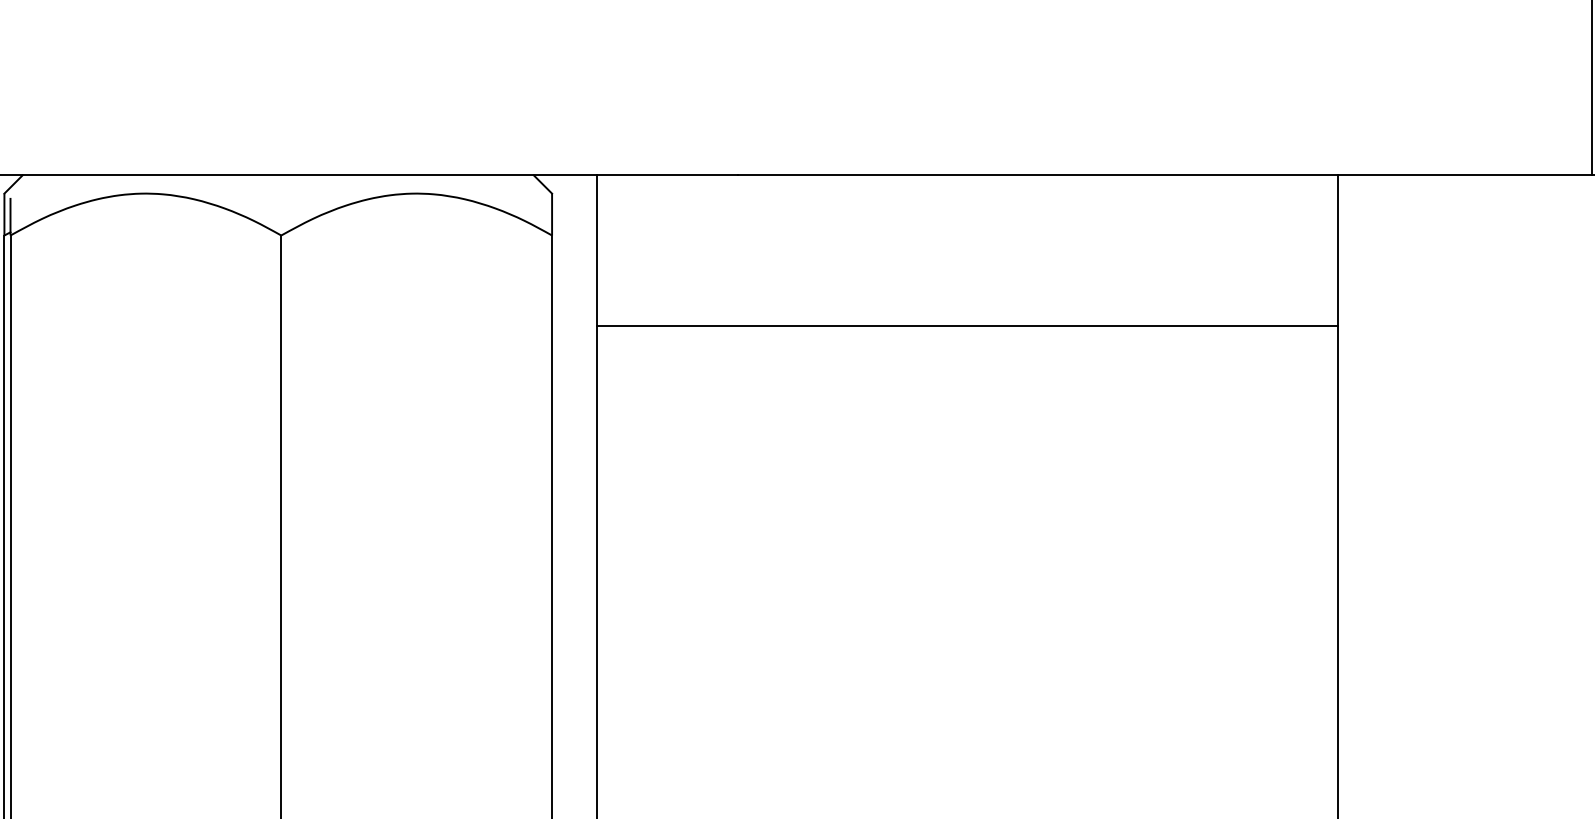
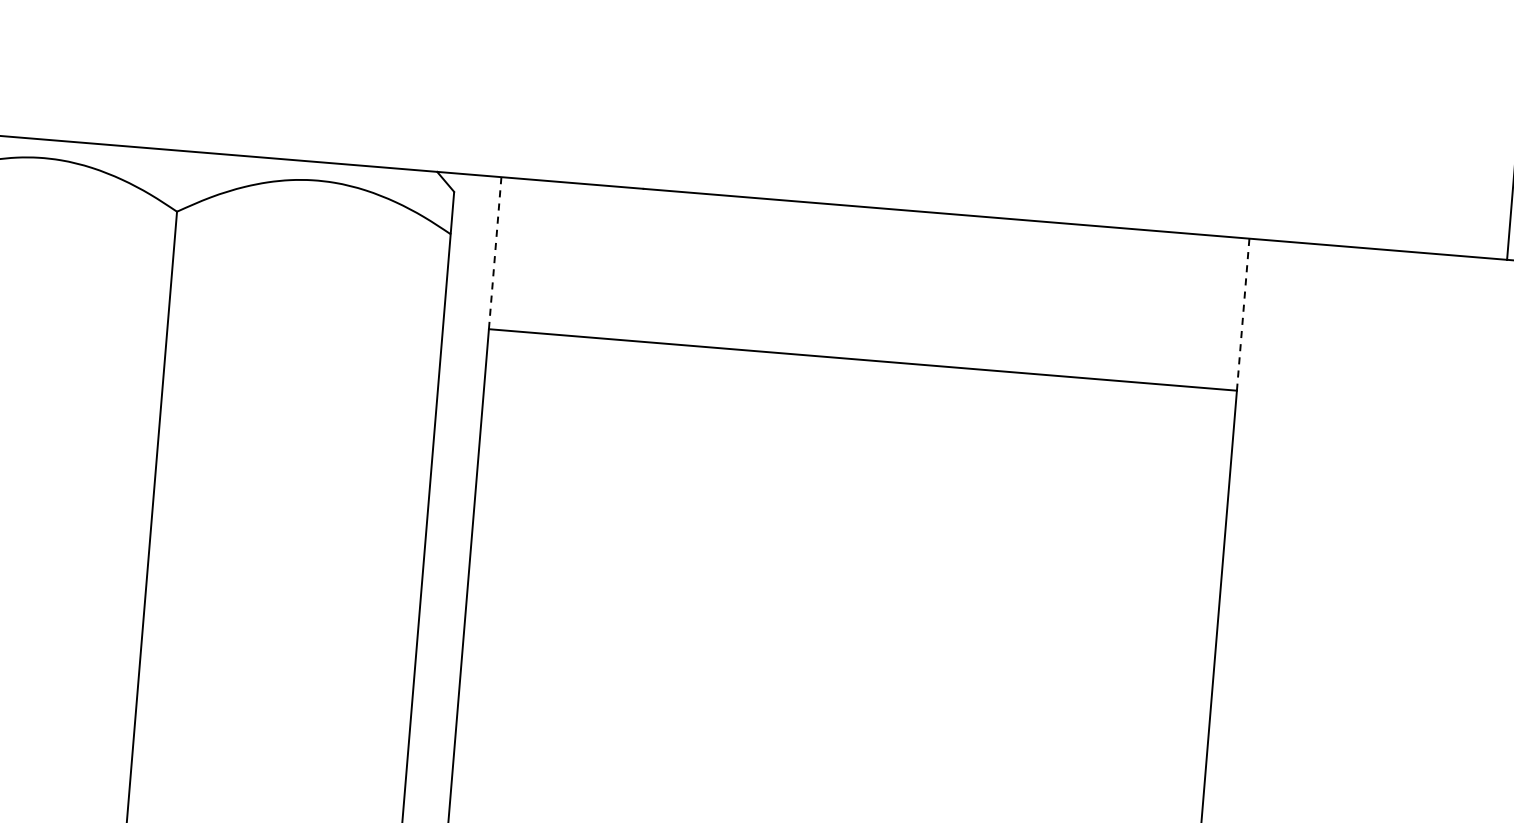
line: (1337, 250) -> (1243, 314), solid -> dashed
line: (597, 251) -> (495, 254), solid -> dashed

